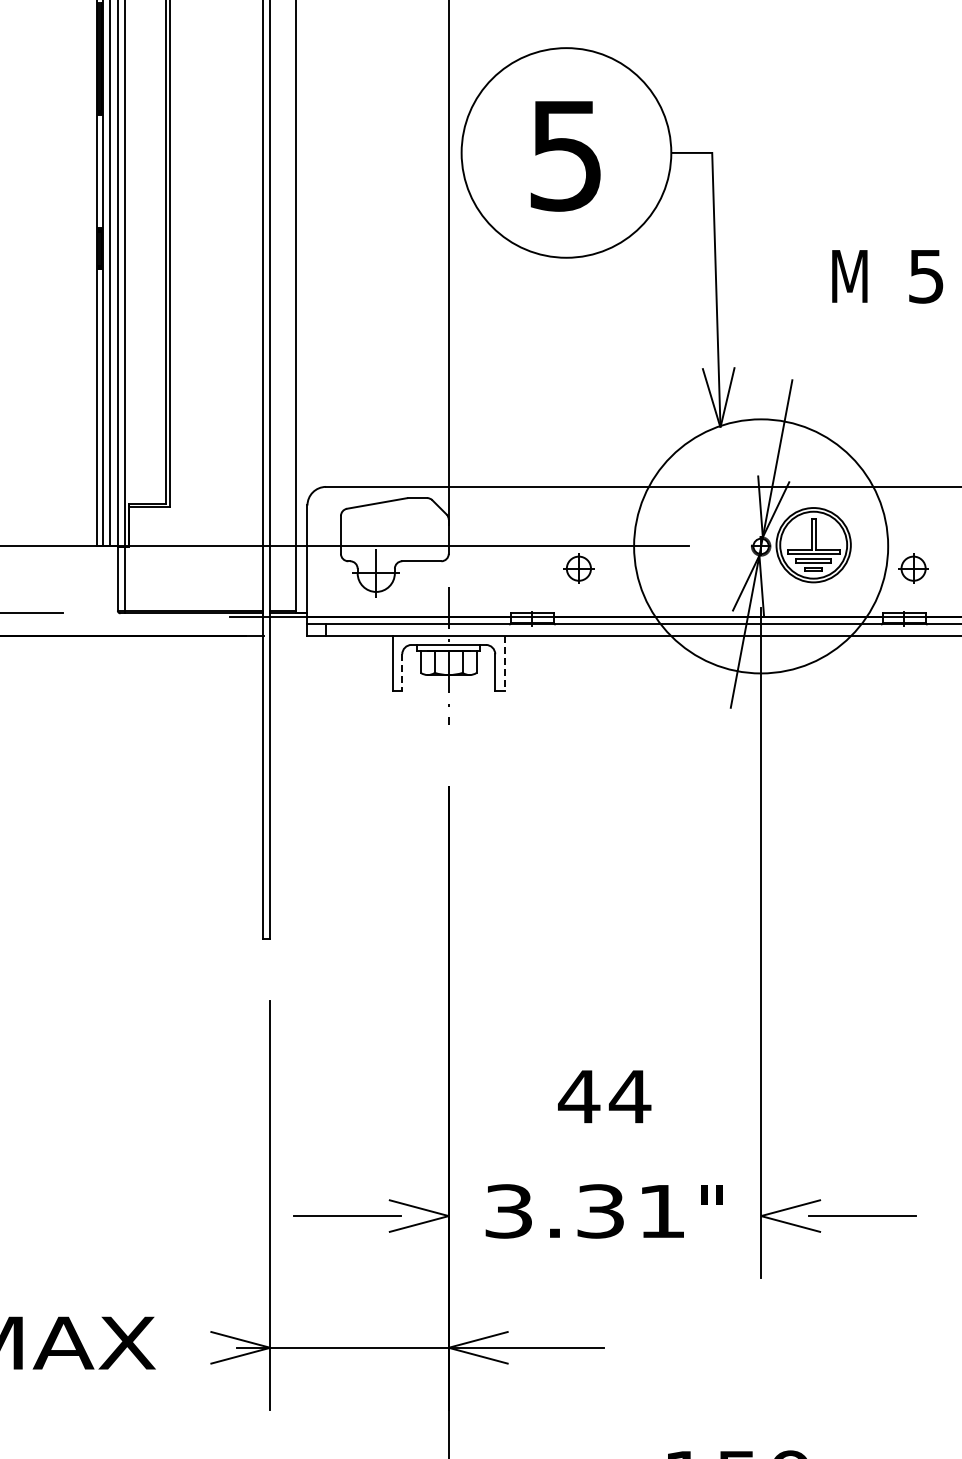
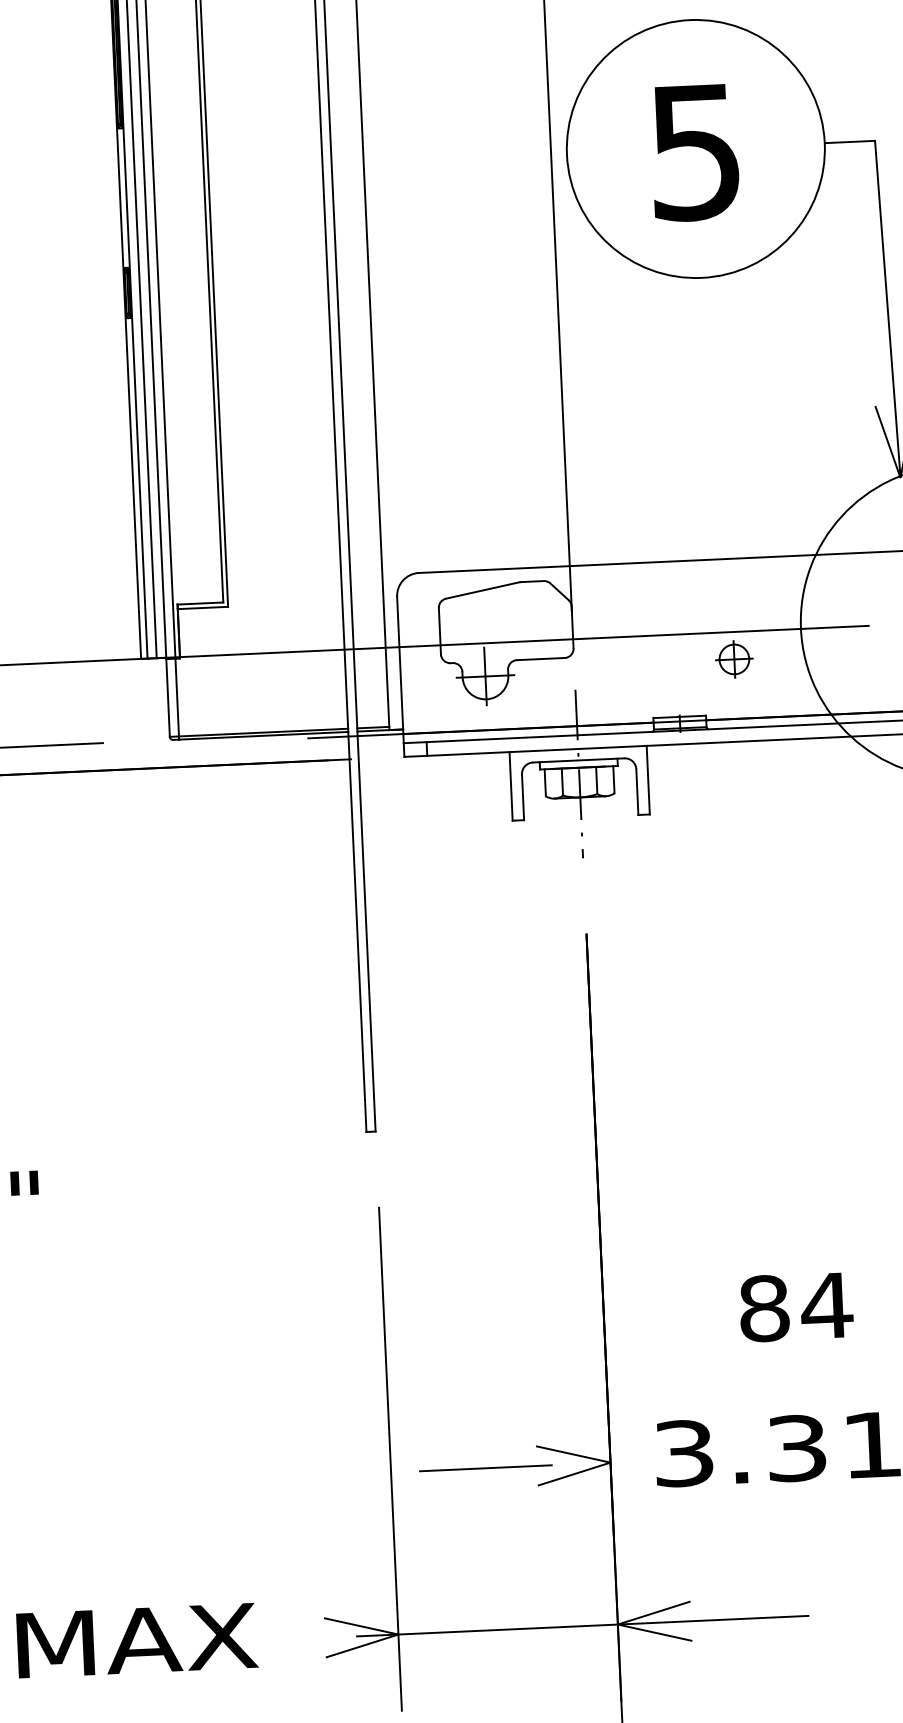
line: (504, 663) -> (648, 780), dashed -> solid
line: (402, 672) -> (523, 796), dashed -> solid
text: (579, 1096) -> (764, 1308), 44 -> 84

